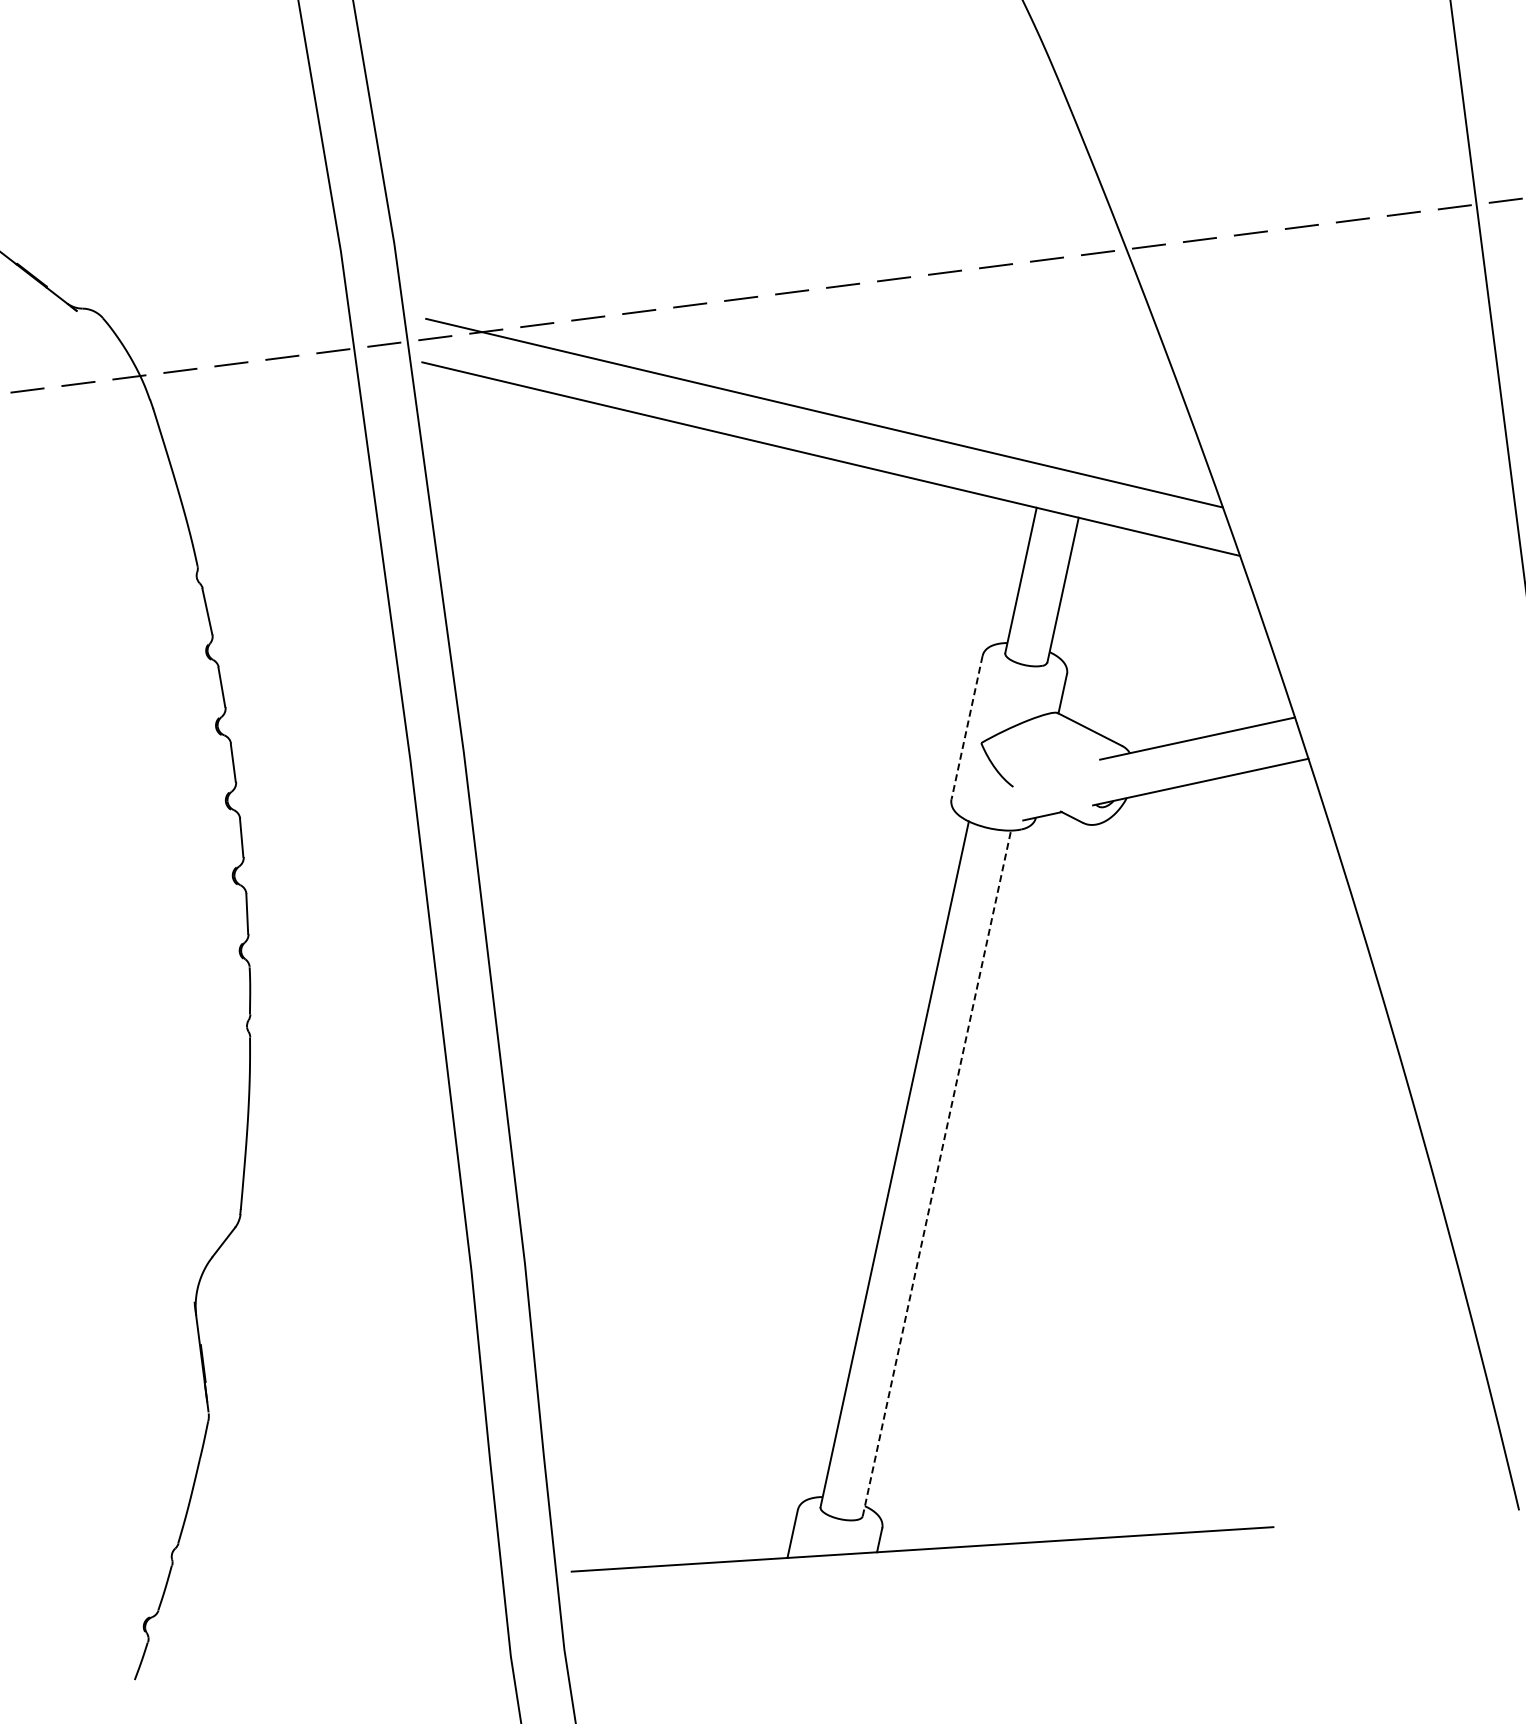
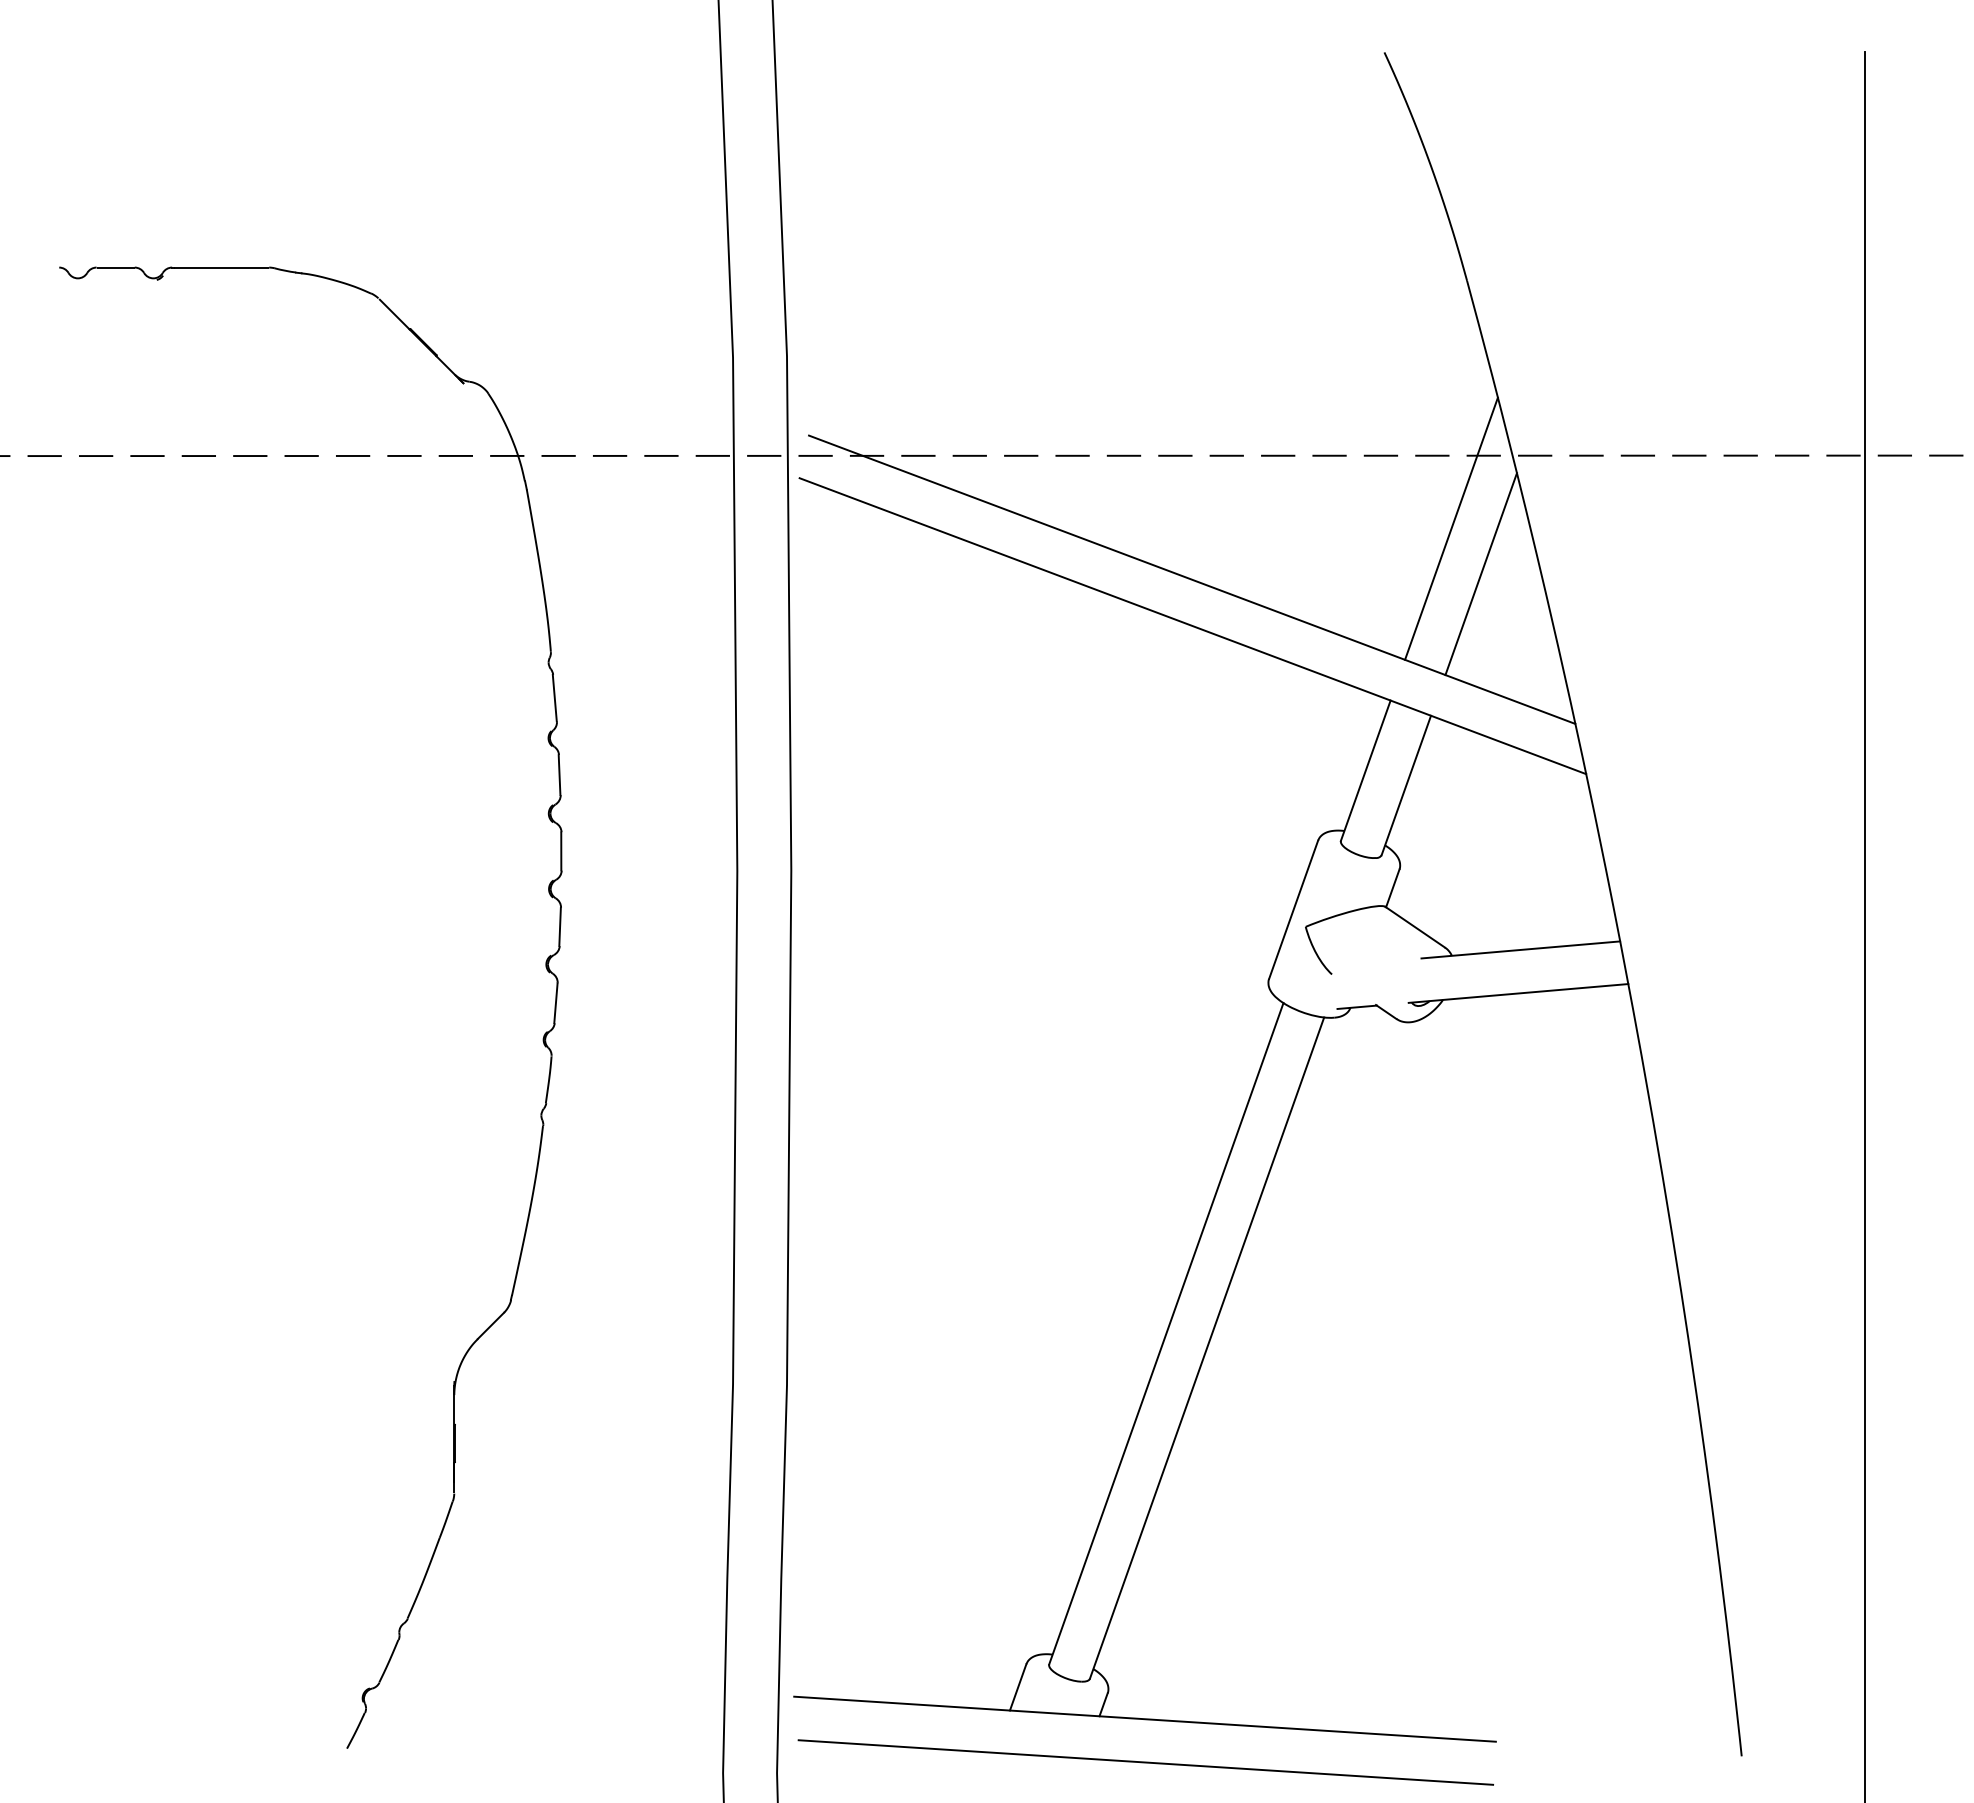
line: (1075, 329) -> (1451, 528), added
line: (1109, 371) -> (1480, 574), added
line: (967, 728) -> (1293, 910), dashed -> solid
line: (937, 1173) -> (1207, 1348), dashed -> solid
line: (928, 1592) -> (1145, 1762), added

